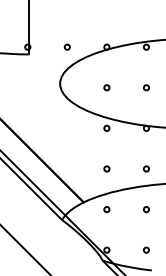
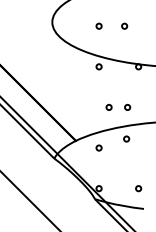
circle: (146, 87) -> (124, 25), moved
circle: (106, 168) -> (108, 106), moved
circle: (146, 168) -> (127, 106), moved
circle: (146, 209) -> (126, 138), moved

